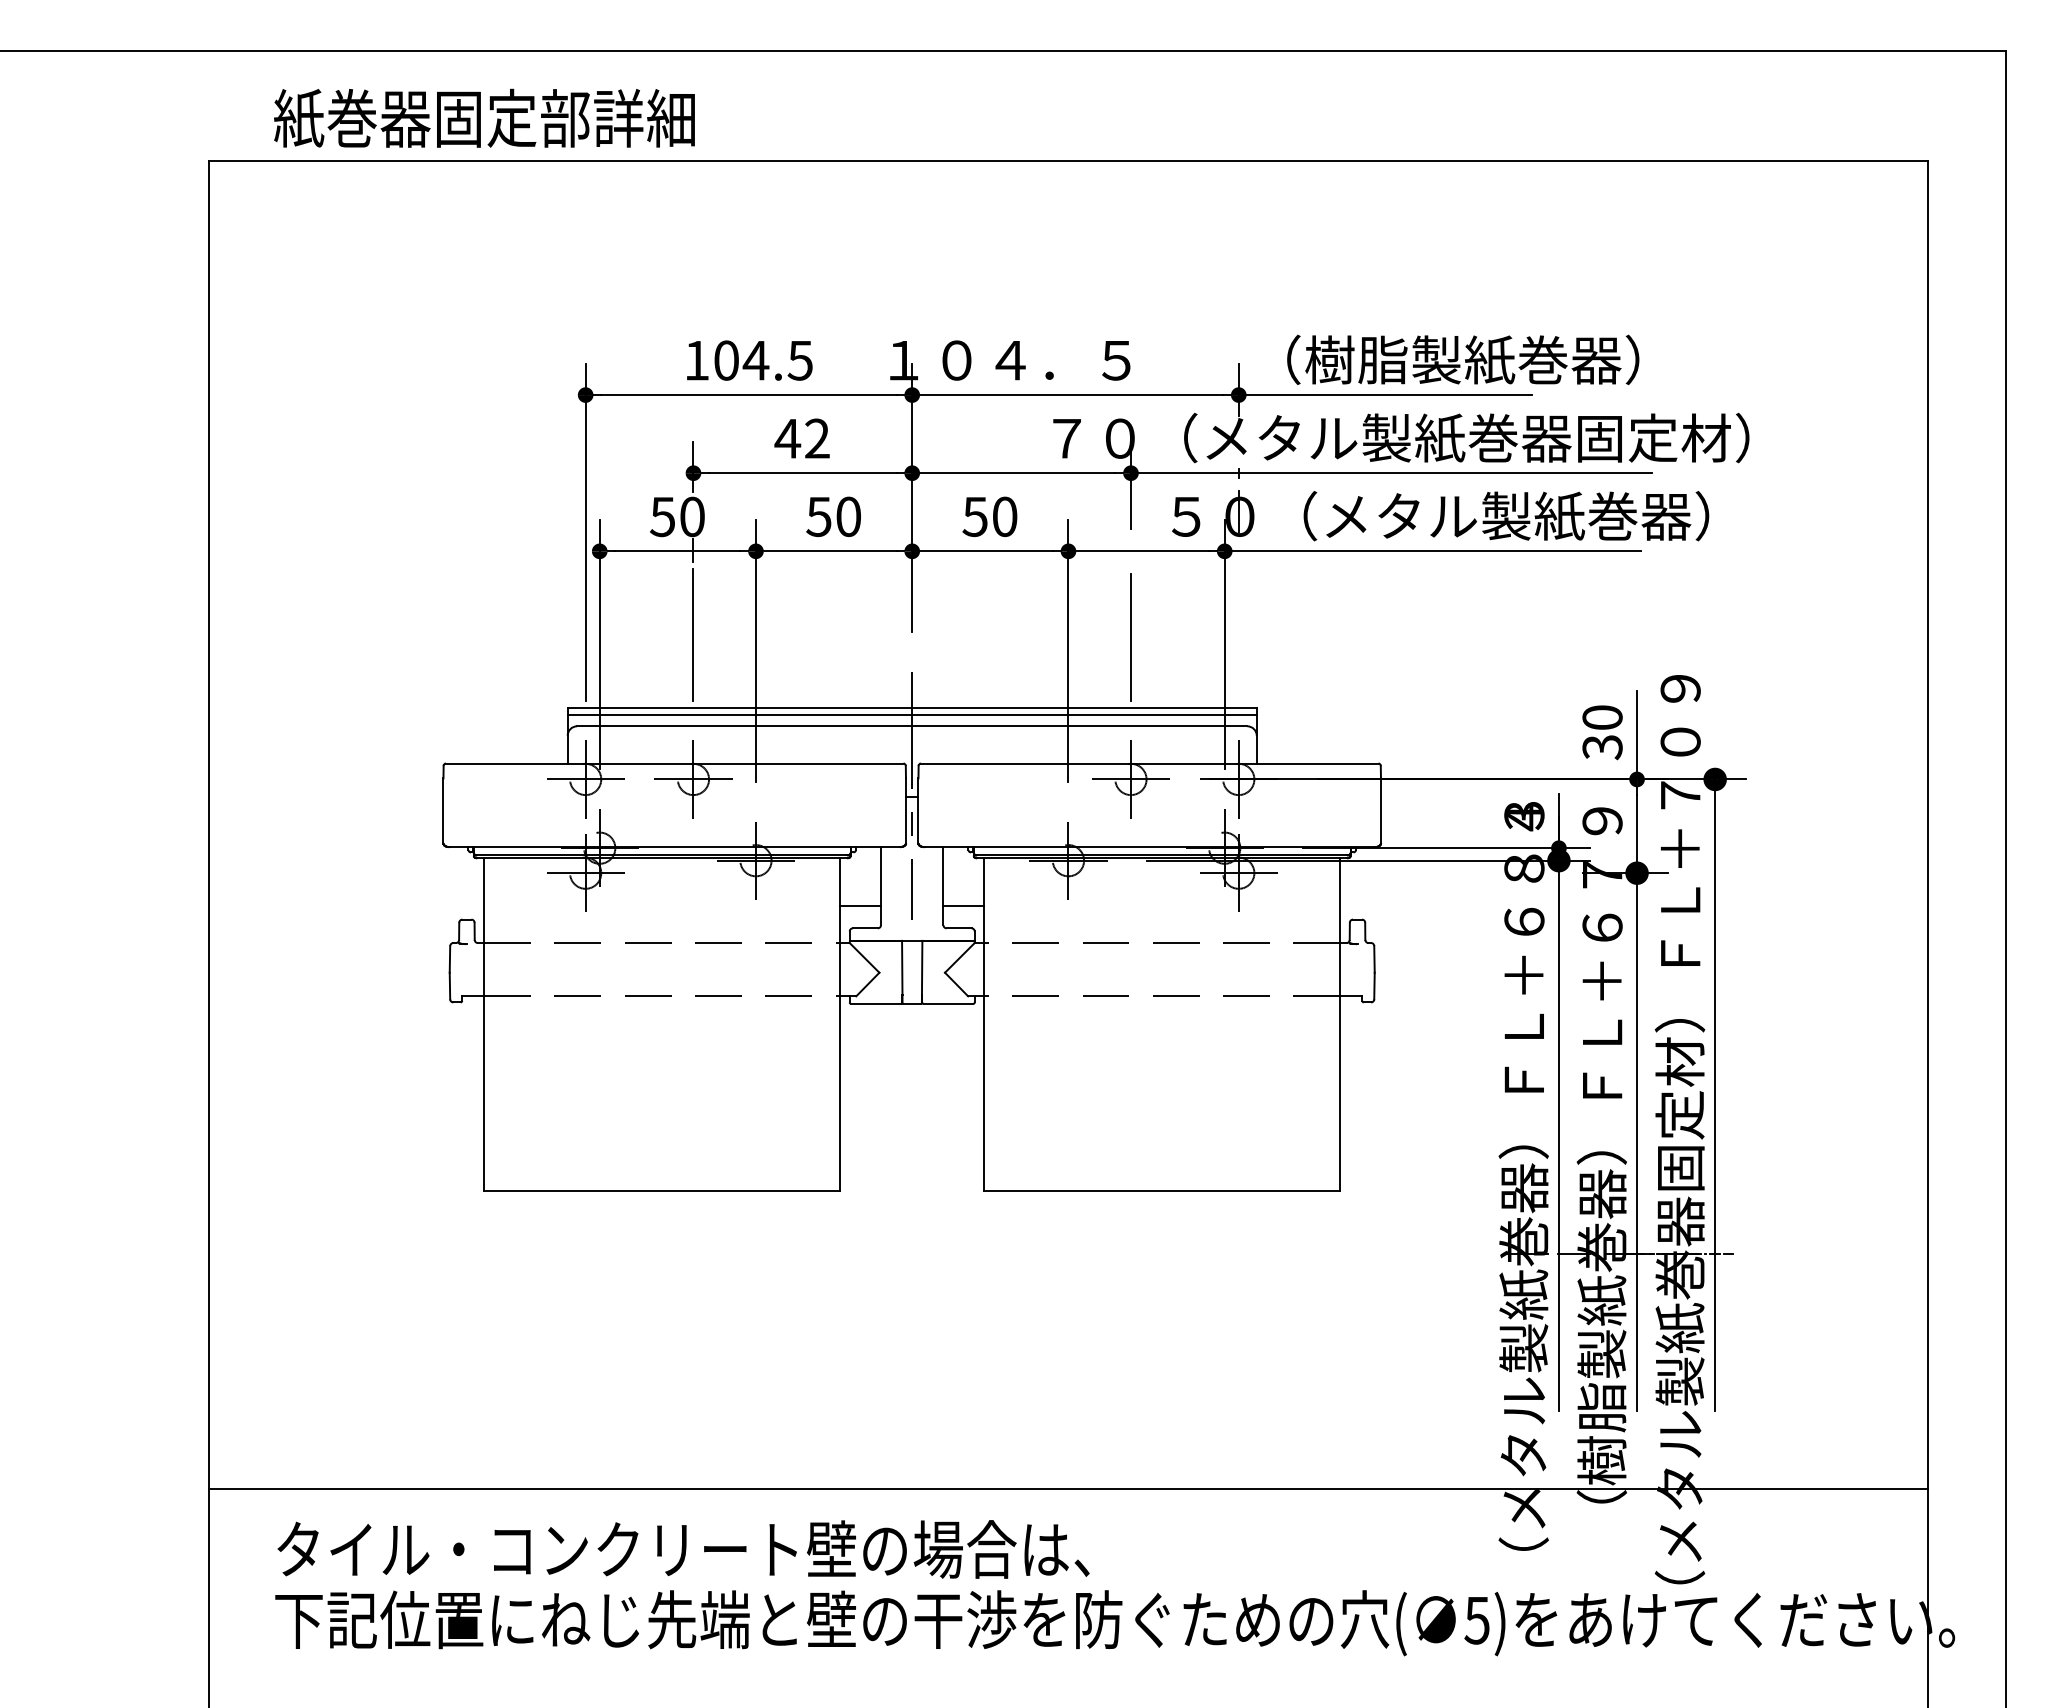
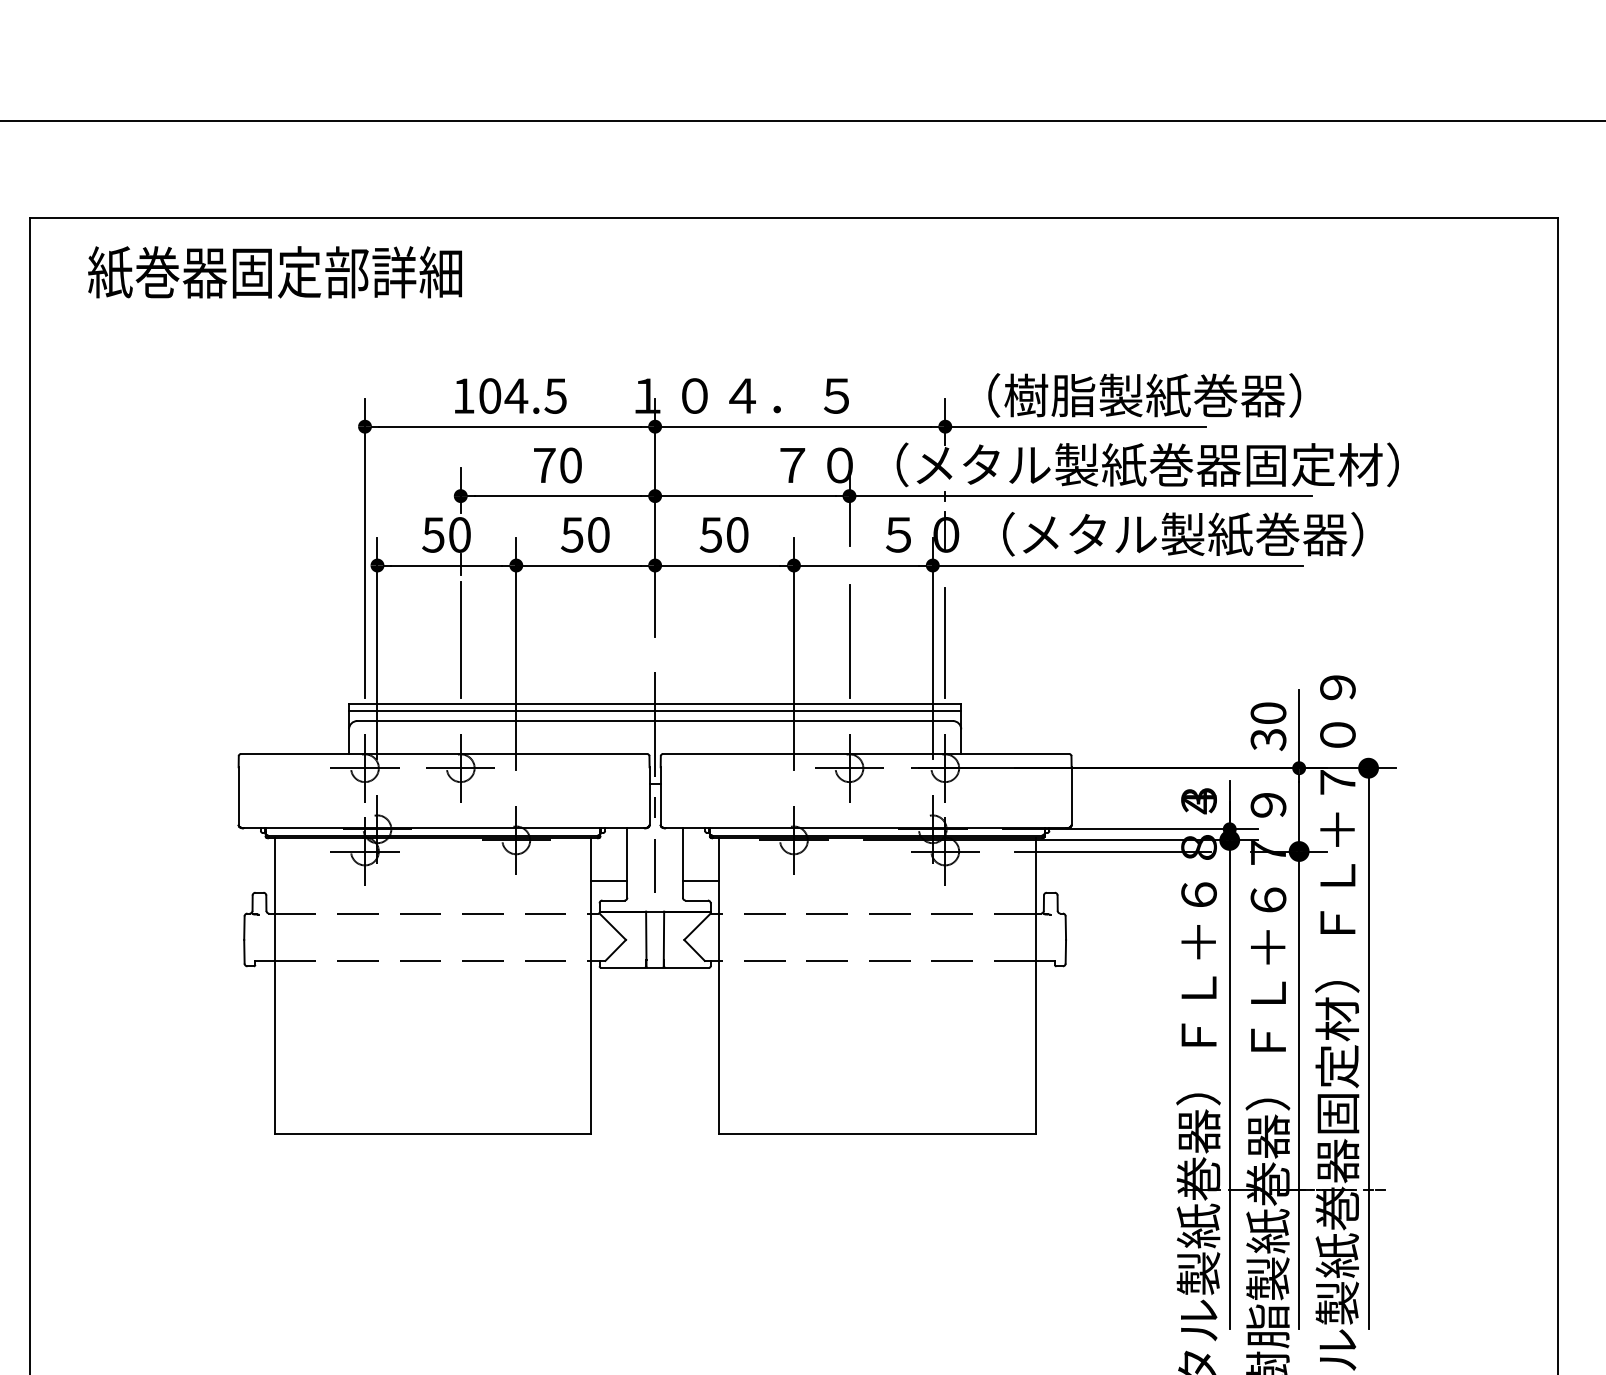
text: (484, 117) -> (275, 271), moved
text: (801, 438) -> (556, 465), 42 -> 70
line: (1238, 638) -> (945, 642), added
line: (1427, 873) -> (1112, 851), added

